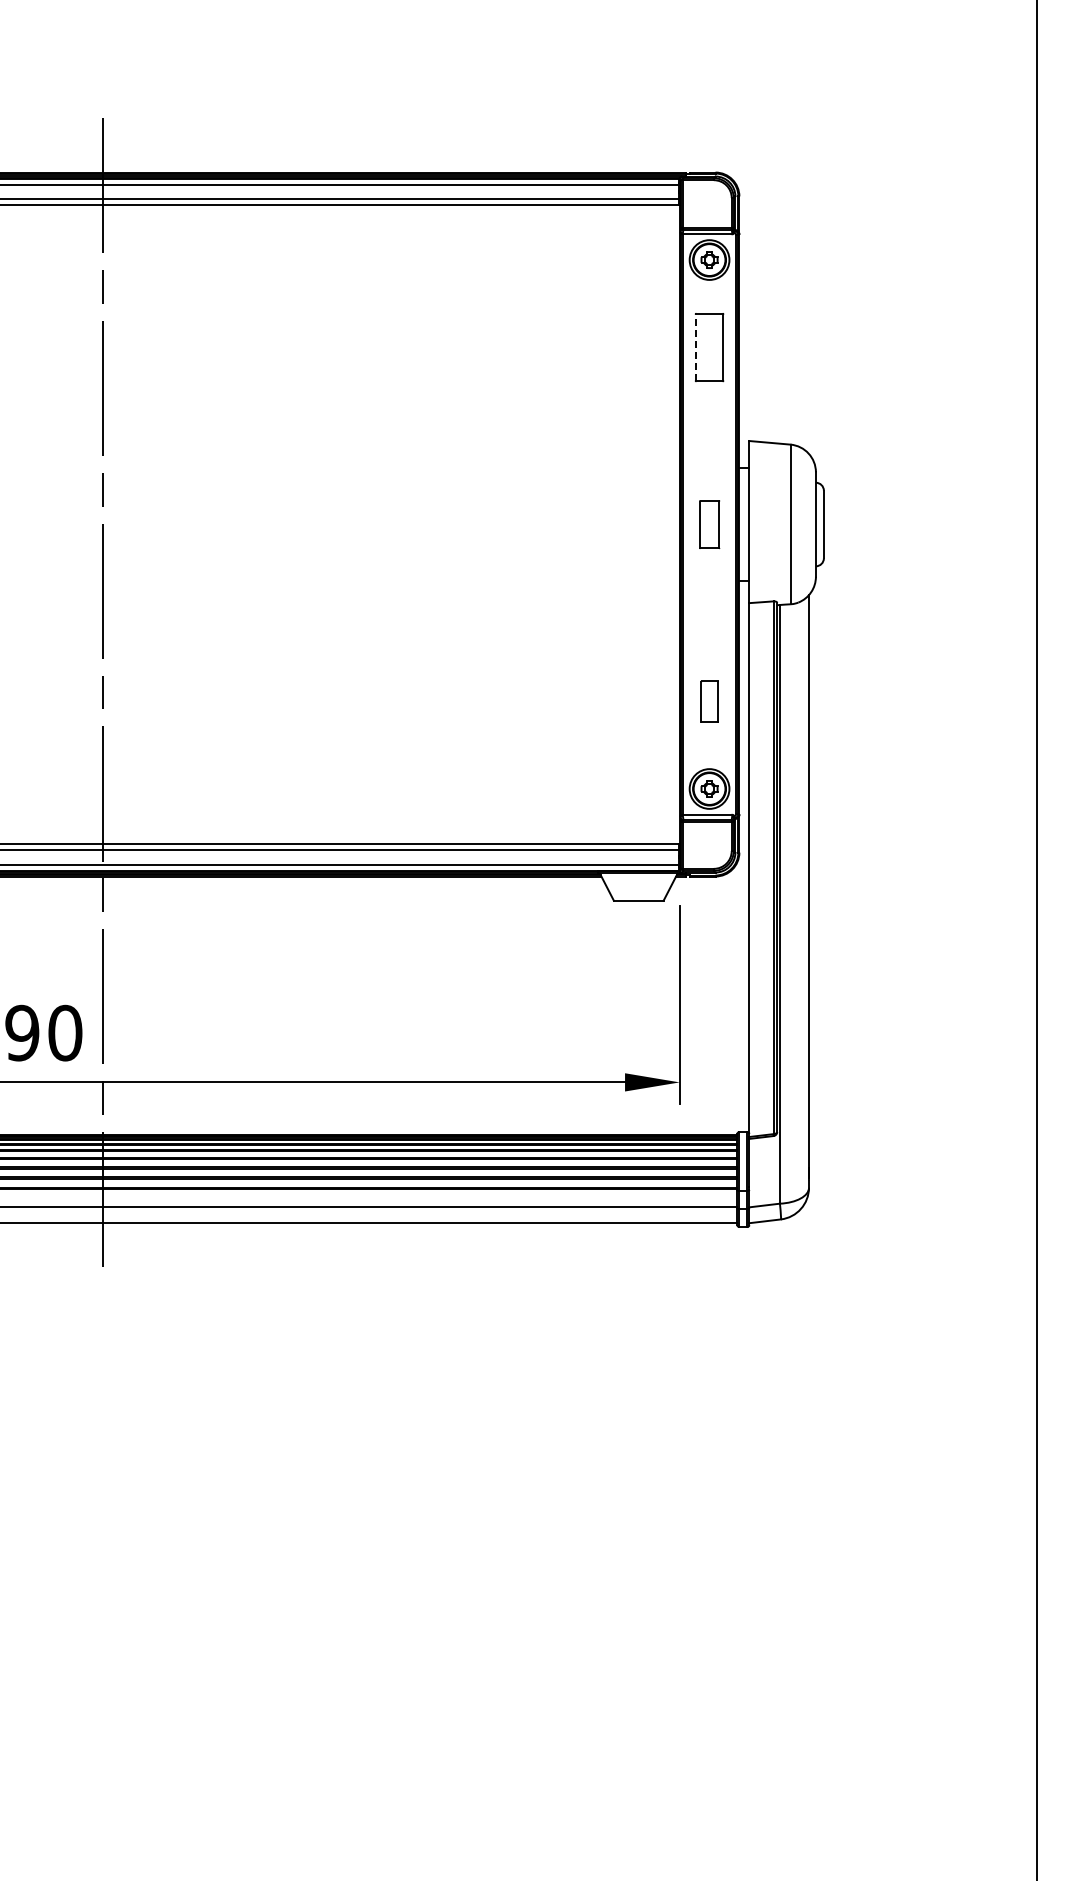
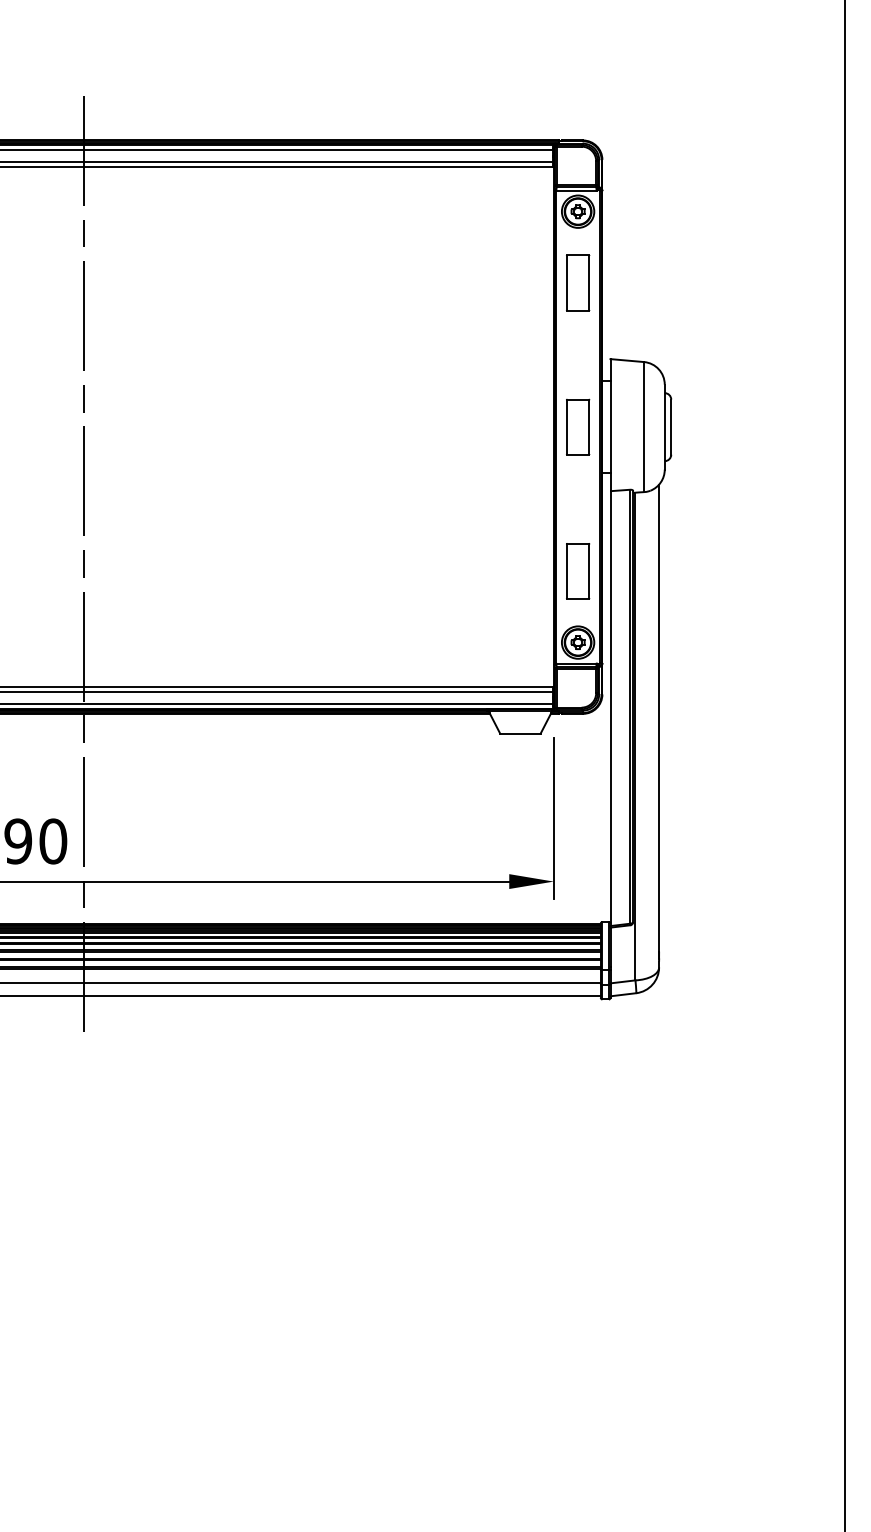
line: (695, 347) -> (566, 282), dashed -> solid
part: (709, 524) -> (578, 427), size x1.43
part: (709, 701) -> (578, 571), size x1.67

